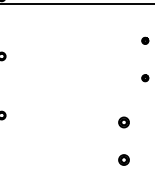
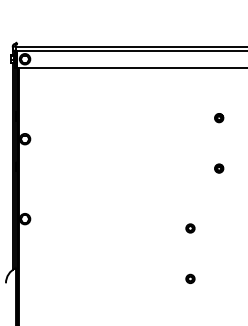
part: (124, 122) -> (190, 228), size x0.62
part: (124, 159) -> (190, 278), size x0.62

